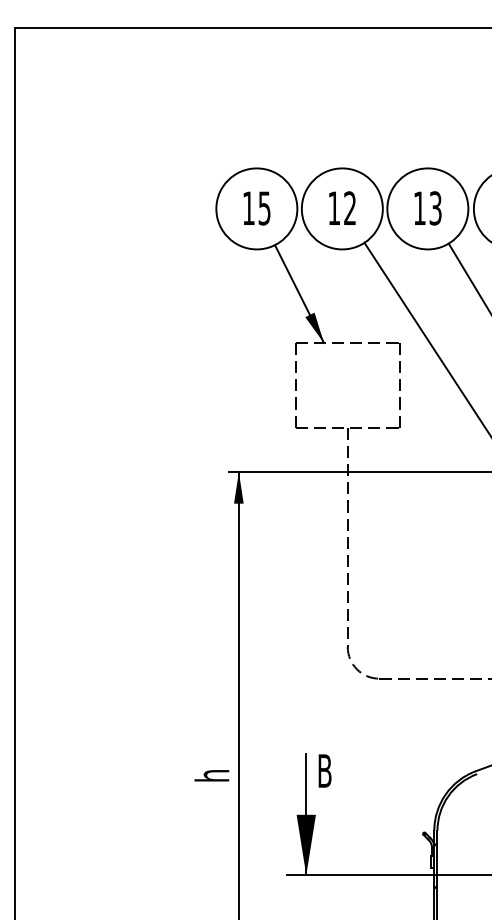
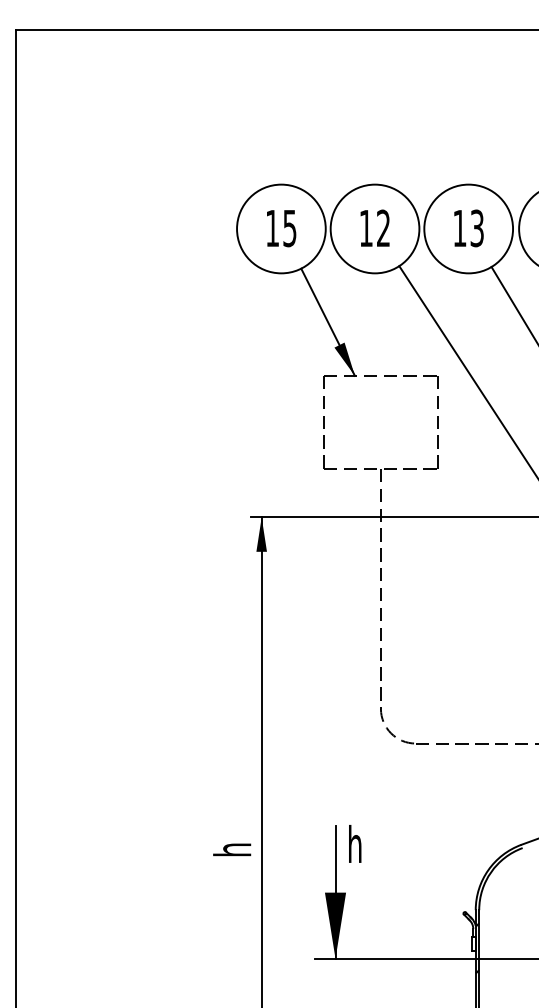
text: (324, 770) -> (355, 844), B -> h

